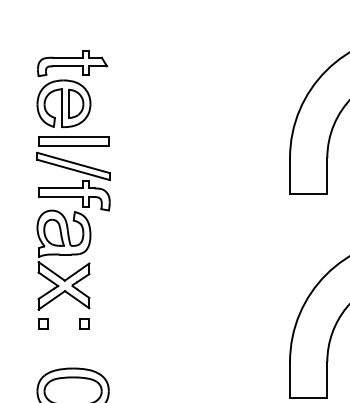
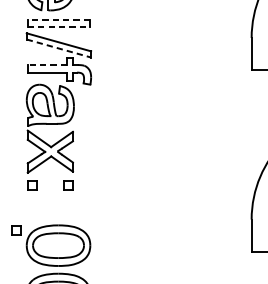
line: (73, 137) -> (58, 19), solid -> dashed
line: (73, 146) -> (58, 27), solid -> dashed
line: (73, 169) -> (58, 48), solid -> dashed
line: (60, 188) -> (47, 65), solid -> dashed
part: (25, 373) -> (16, 229), added

